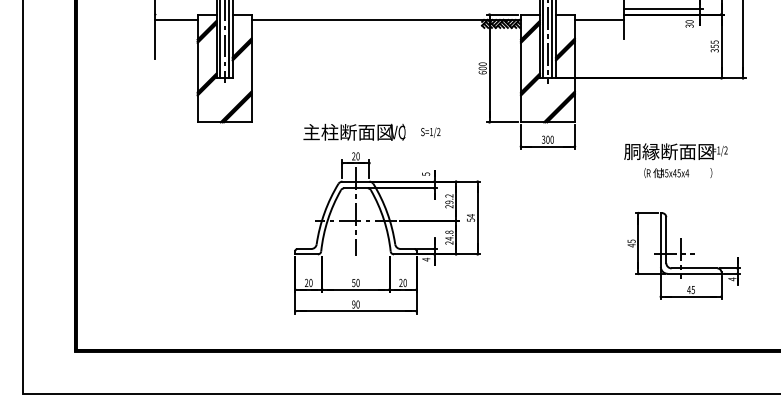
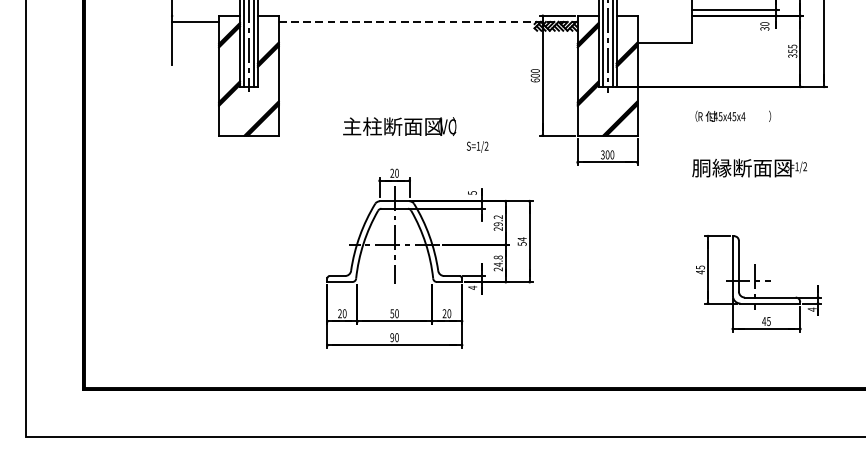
line: (386, 19) -> (428, 21), solid -> dashed
line: (598, 19) -> (663, 42), moved
text: (354, 131) -> (399, 125), moved
text: (678, 173) -> (733, 116), moved

